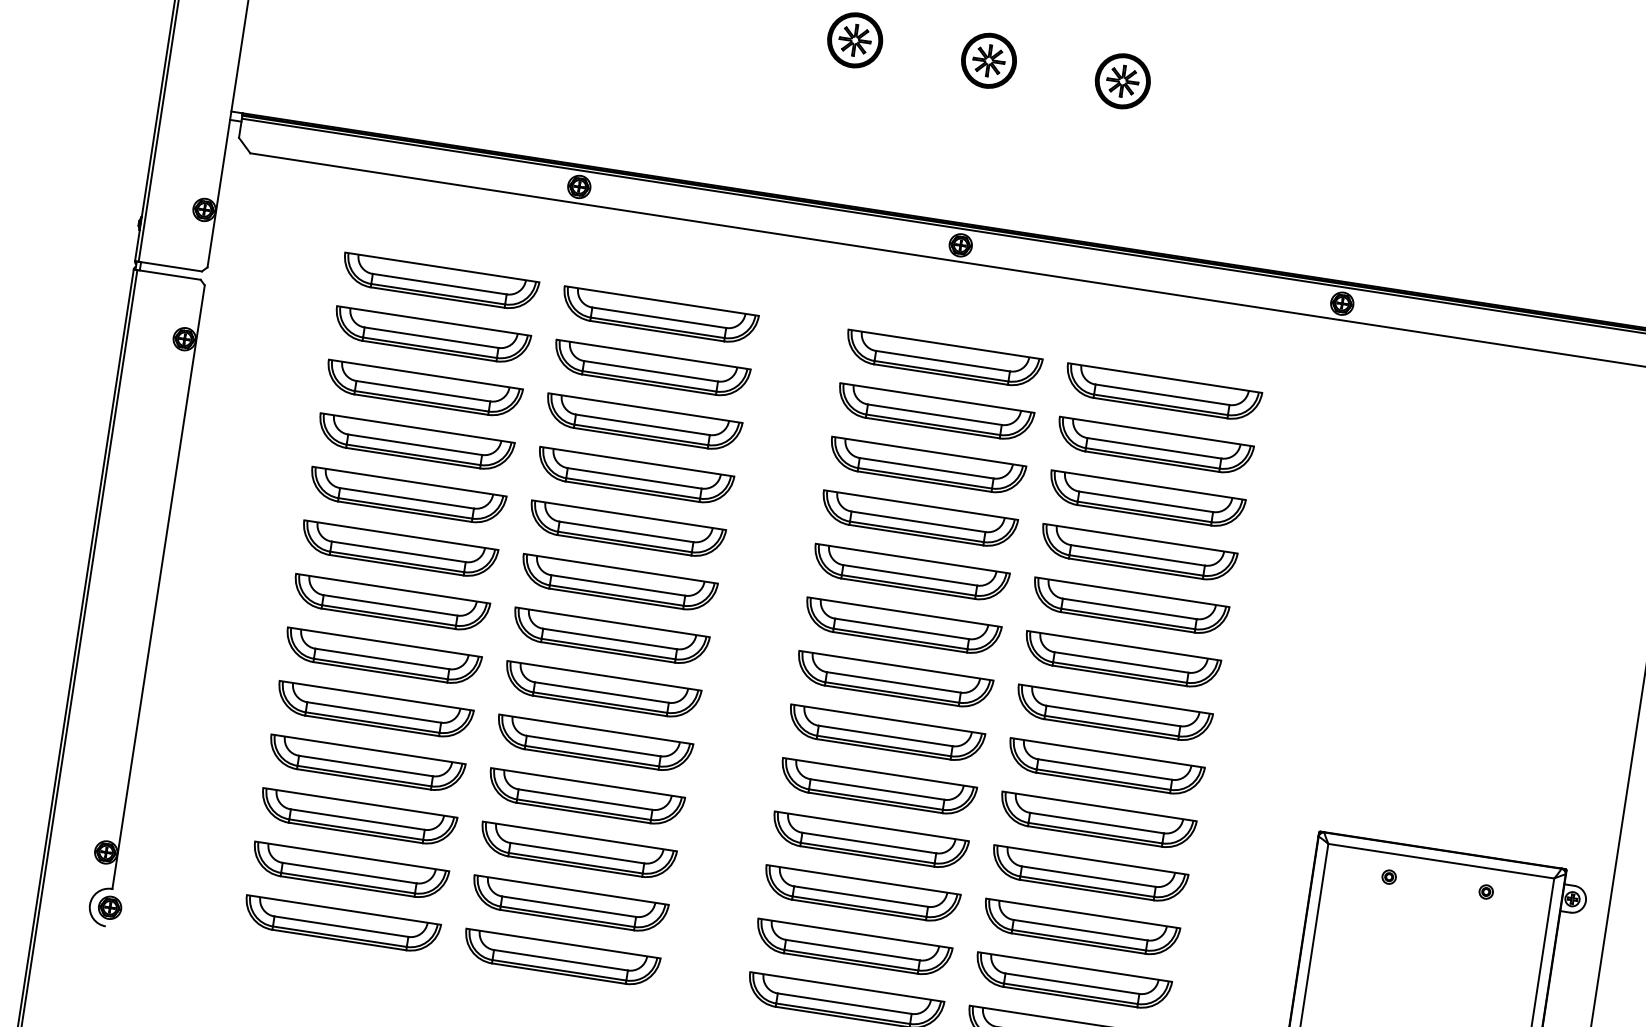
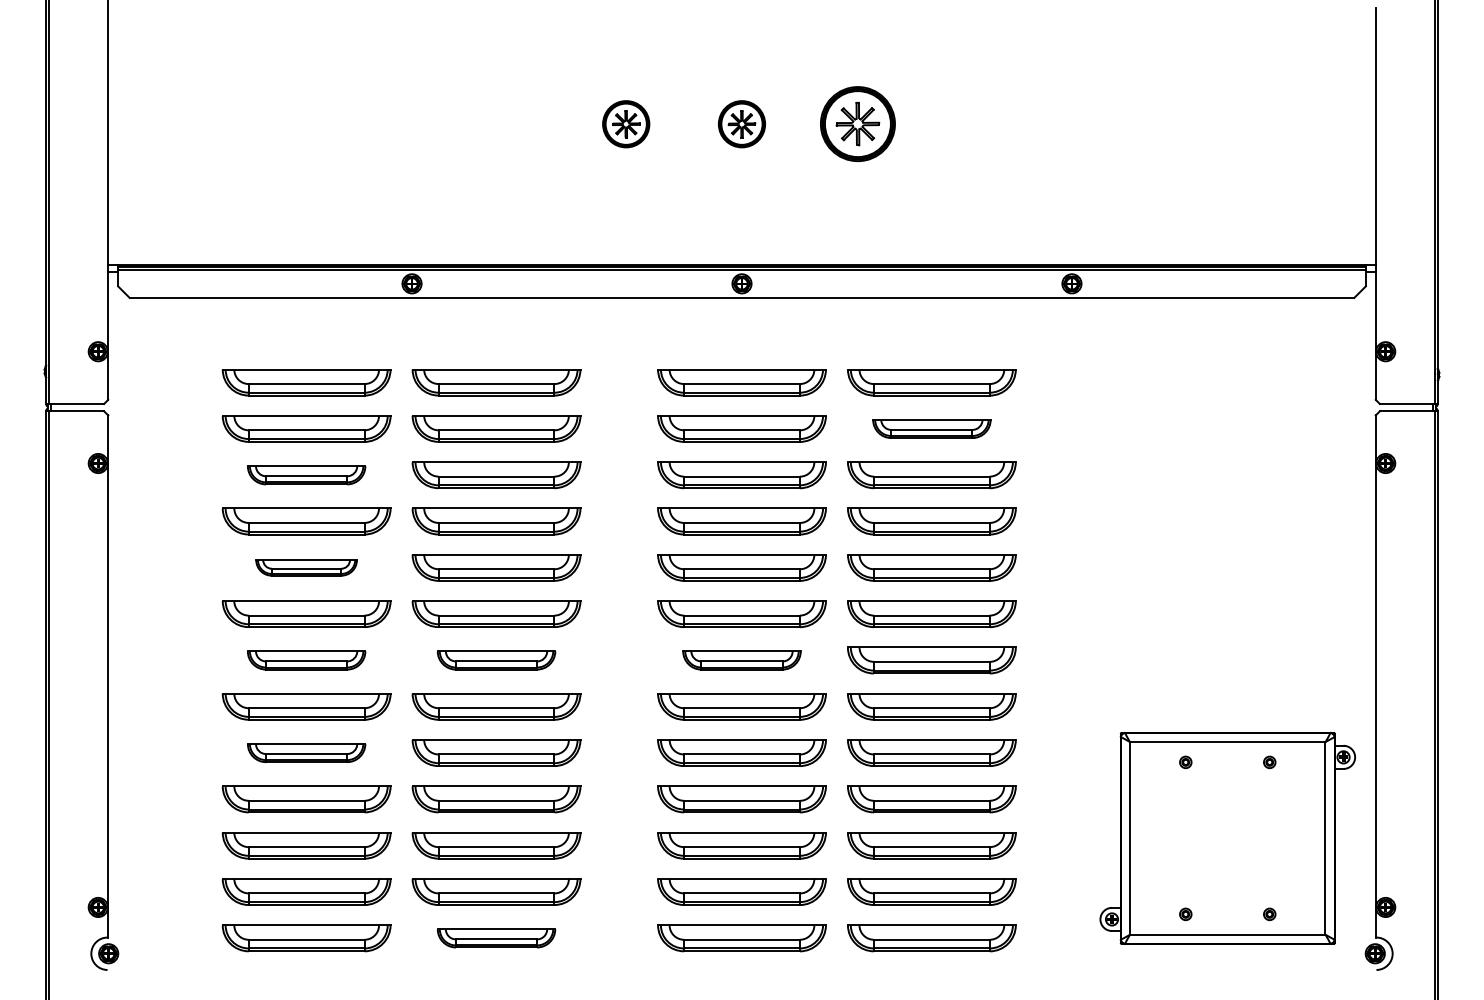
part: (1122, 81) -> (857, 124), size x1.6
part: (423, 389) -> (306, 475), size x0.7
part: (1154, 446) -> (931, 428), size x0.7
part: (407, 496) -> (306, 567), size x0.6
part: (390, 603) -> (306, 660), size x0.7
part: (610, 637) -> (496, 660), size x0.7
part: (893, 680) -> (741, 660), size x0.7
part: (374, 710) -> (306, 752), size x0.7
part: (561, 958) -> (496, 938), size x0.7

